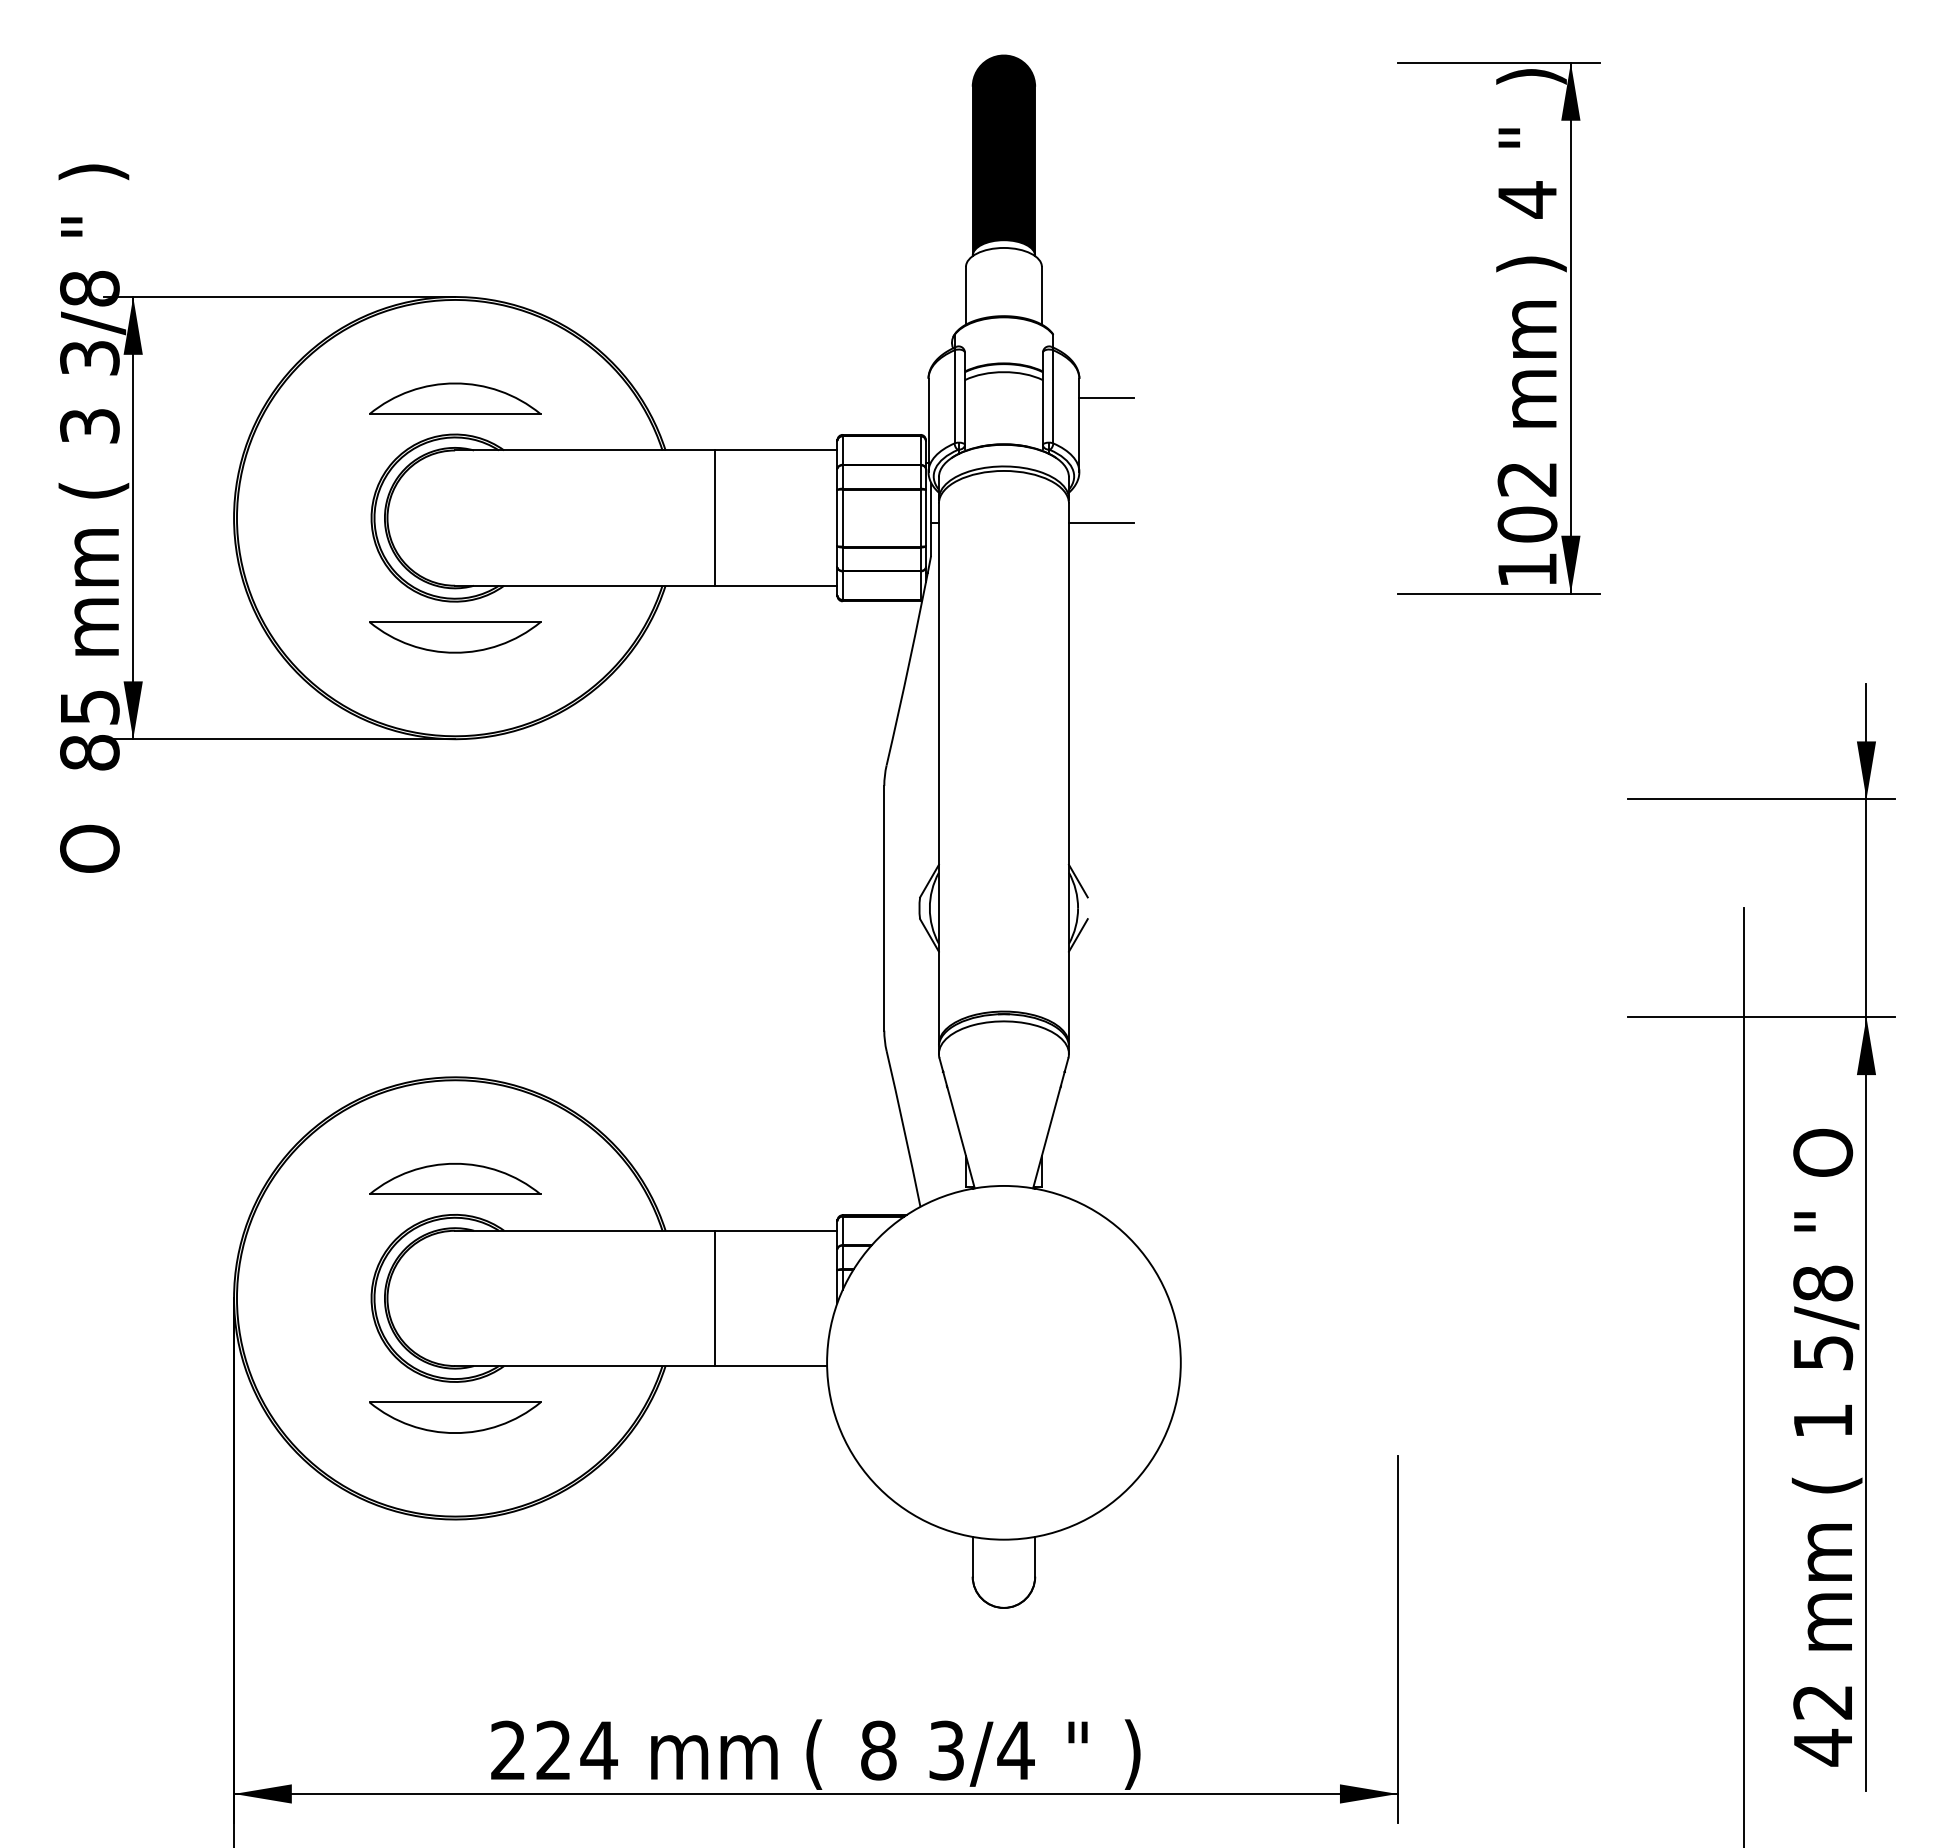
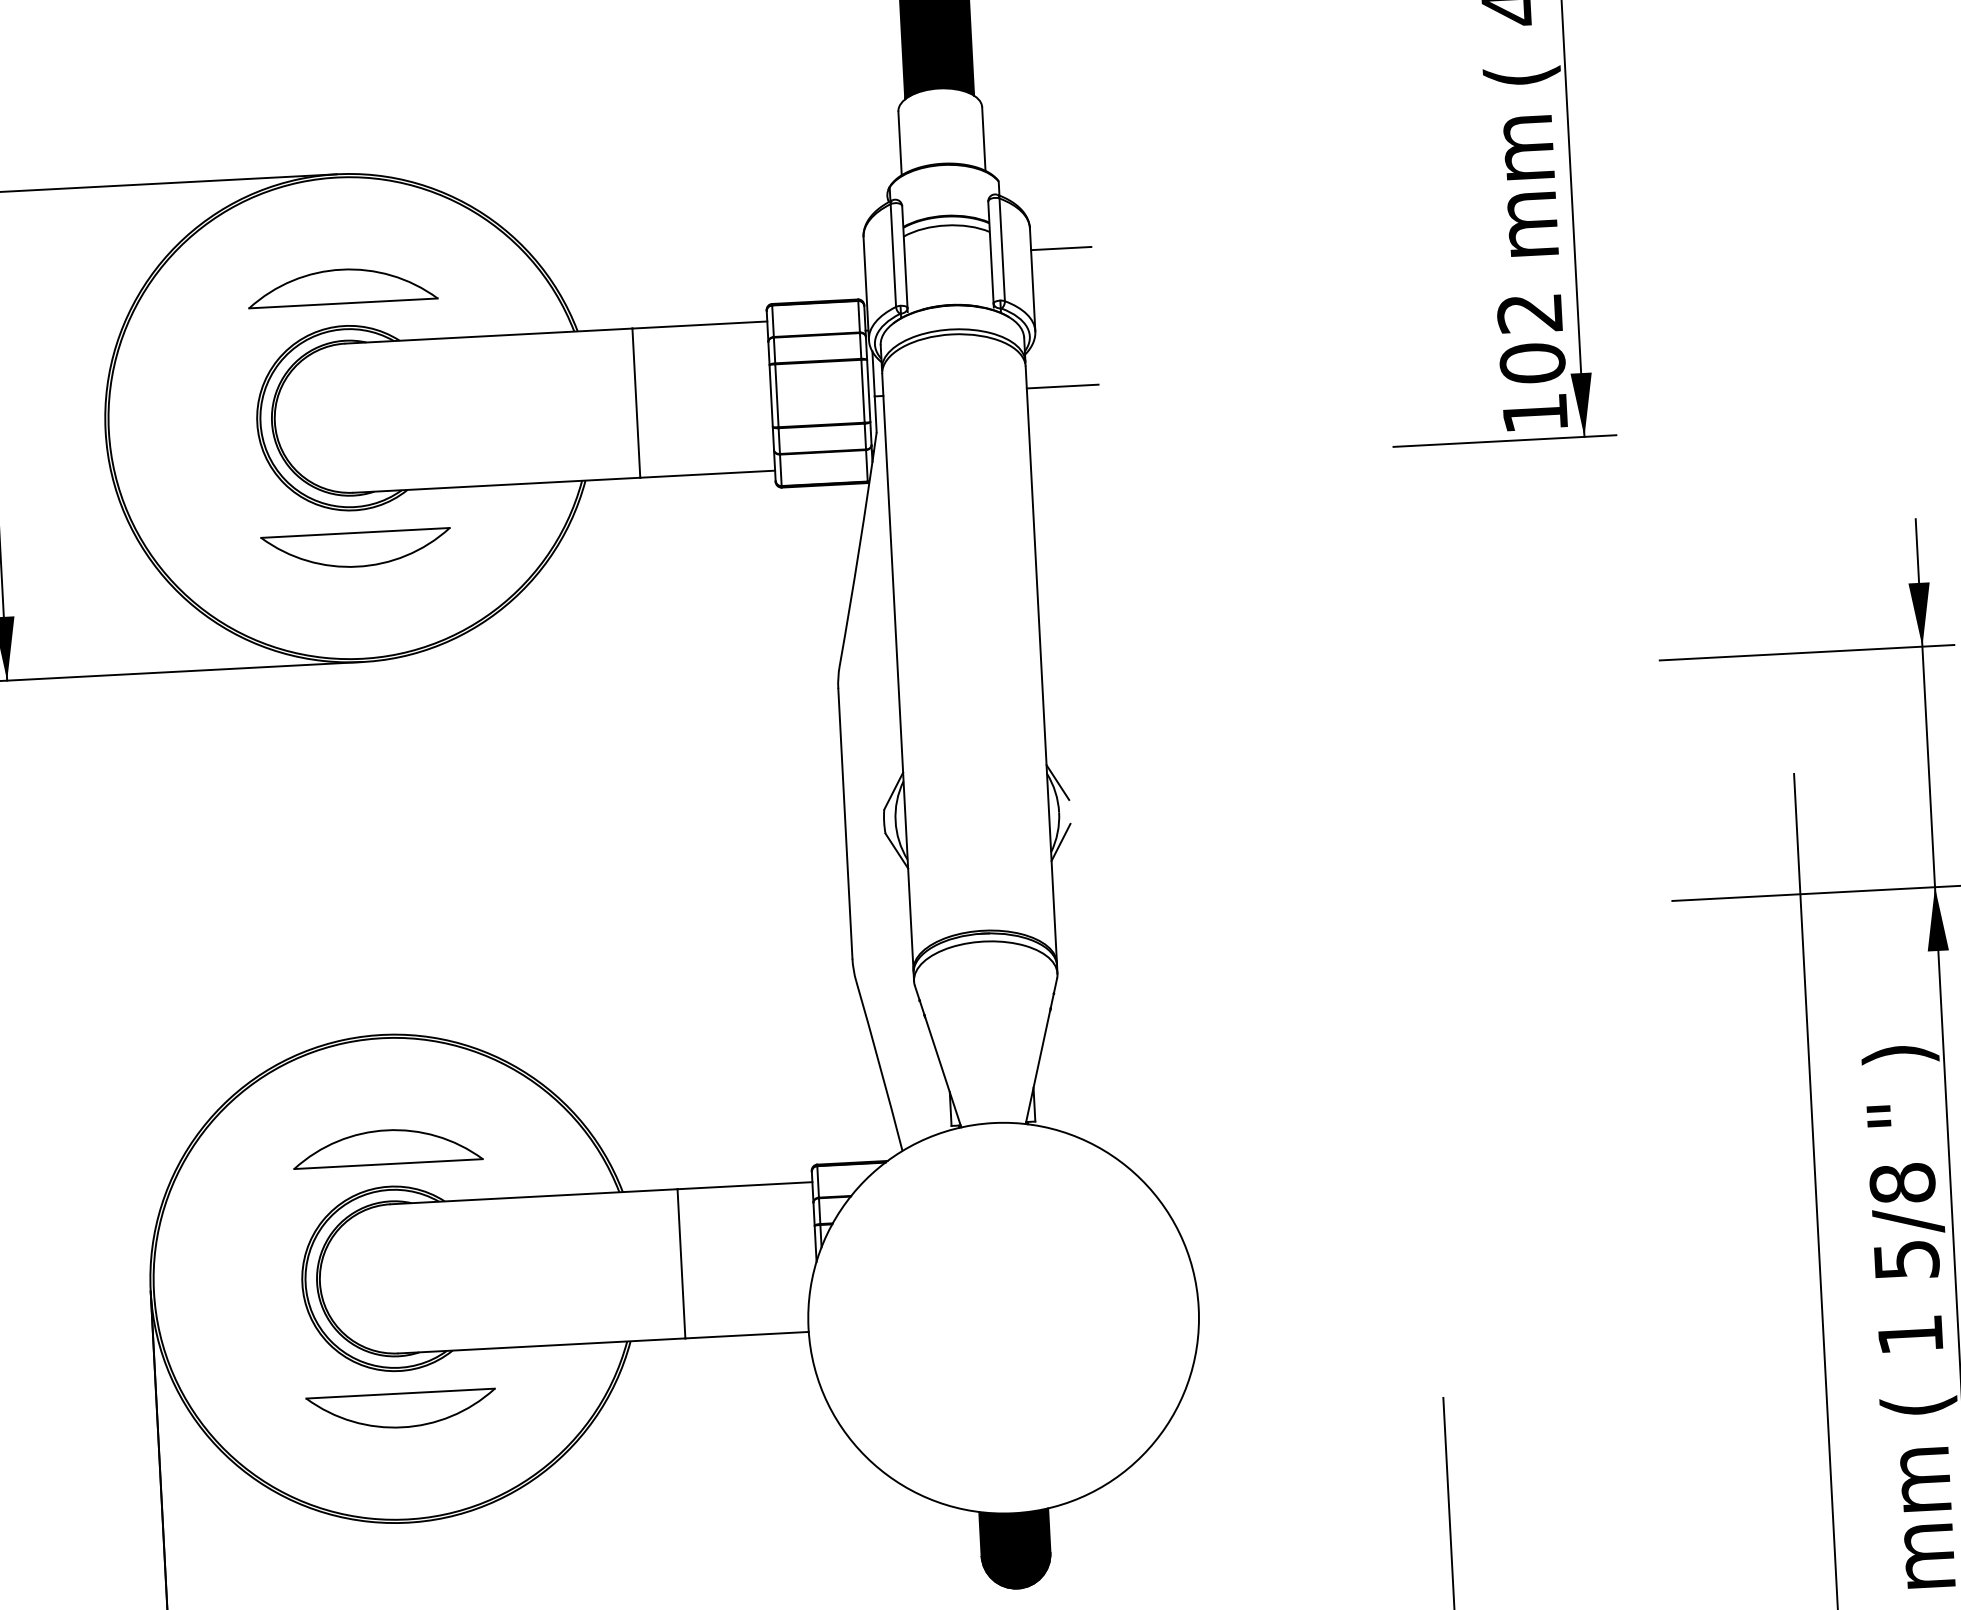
fill: (1003, 248) -> (938, 89), added
text: (1531, 264) -> (1522, 76), ) -> (
text: (1826, 1152) -> (1898, 1038), O -> )
fill: (1003, 1571) -> (1015, 1548), added

